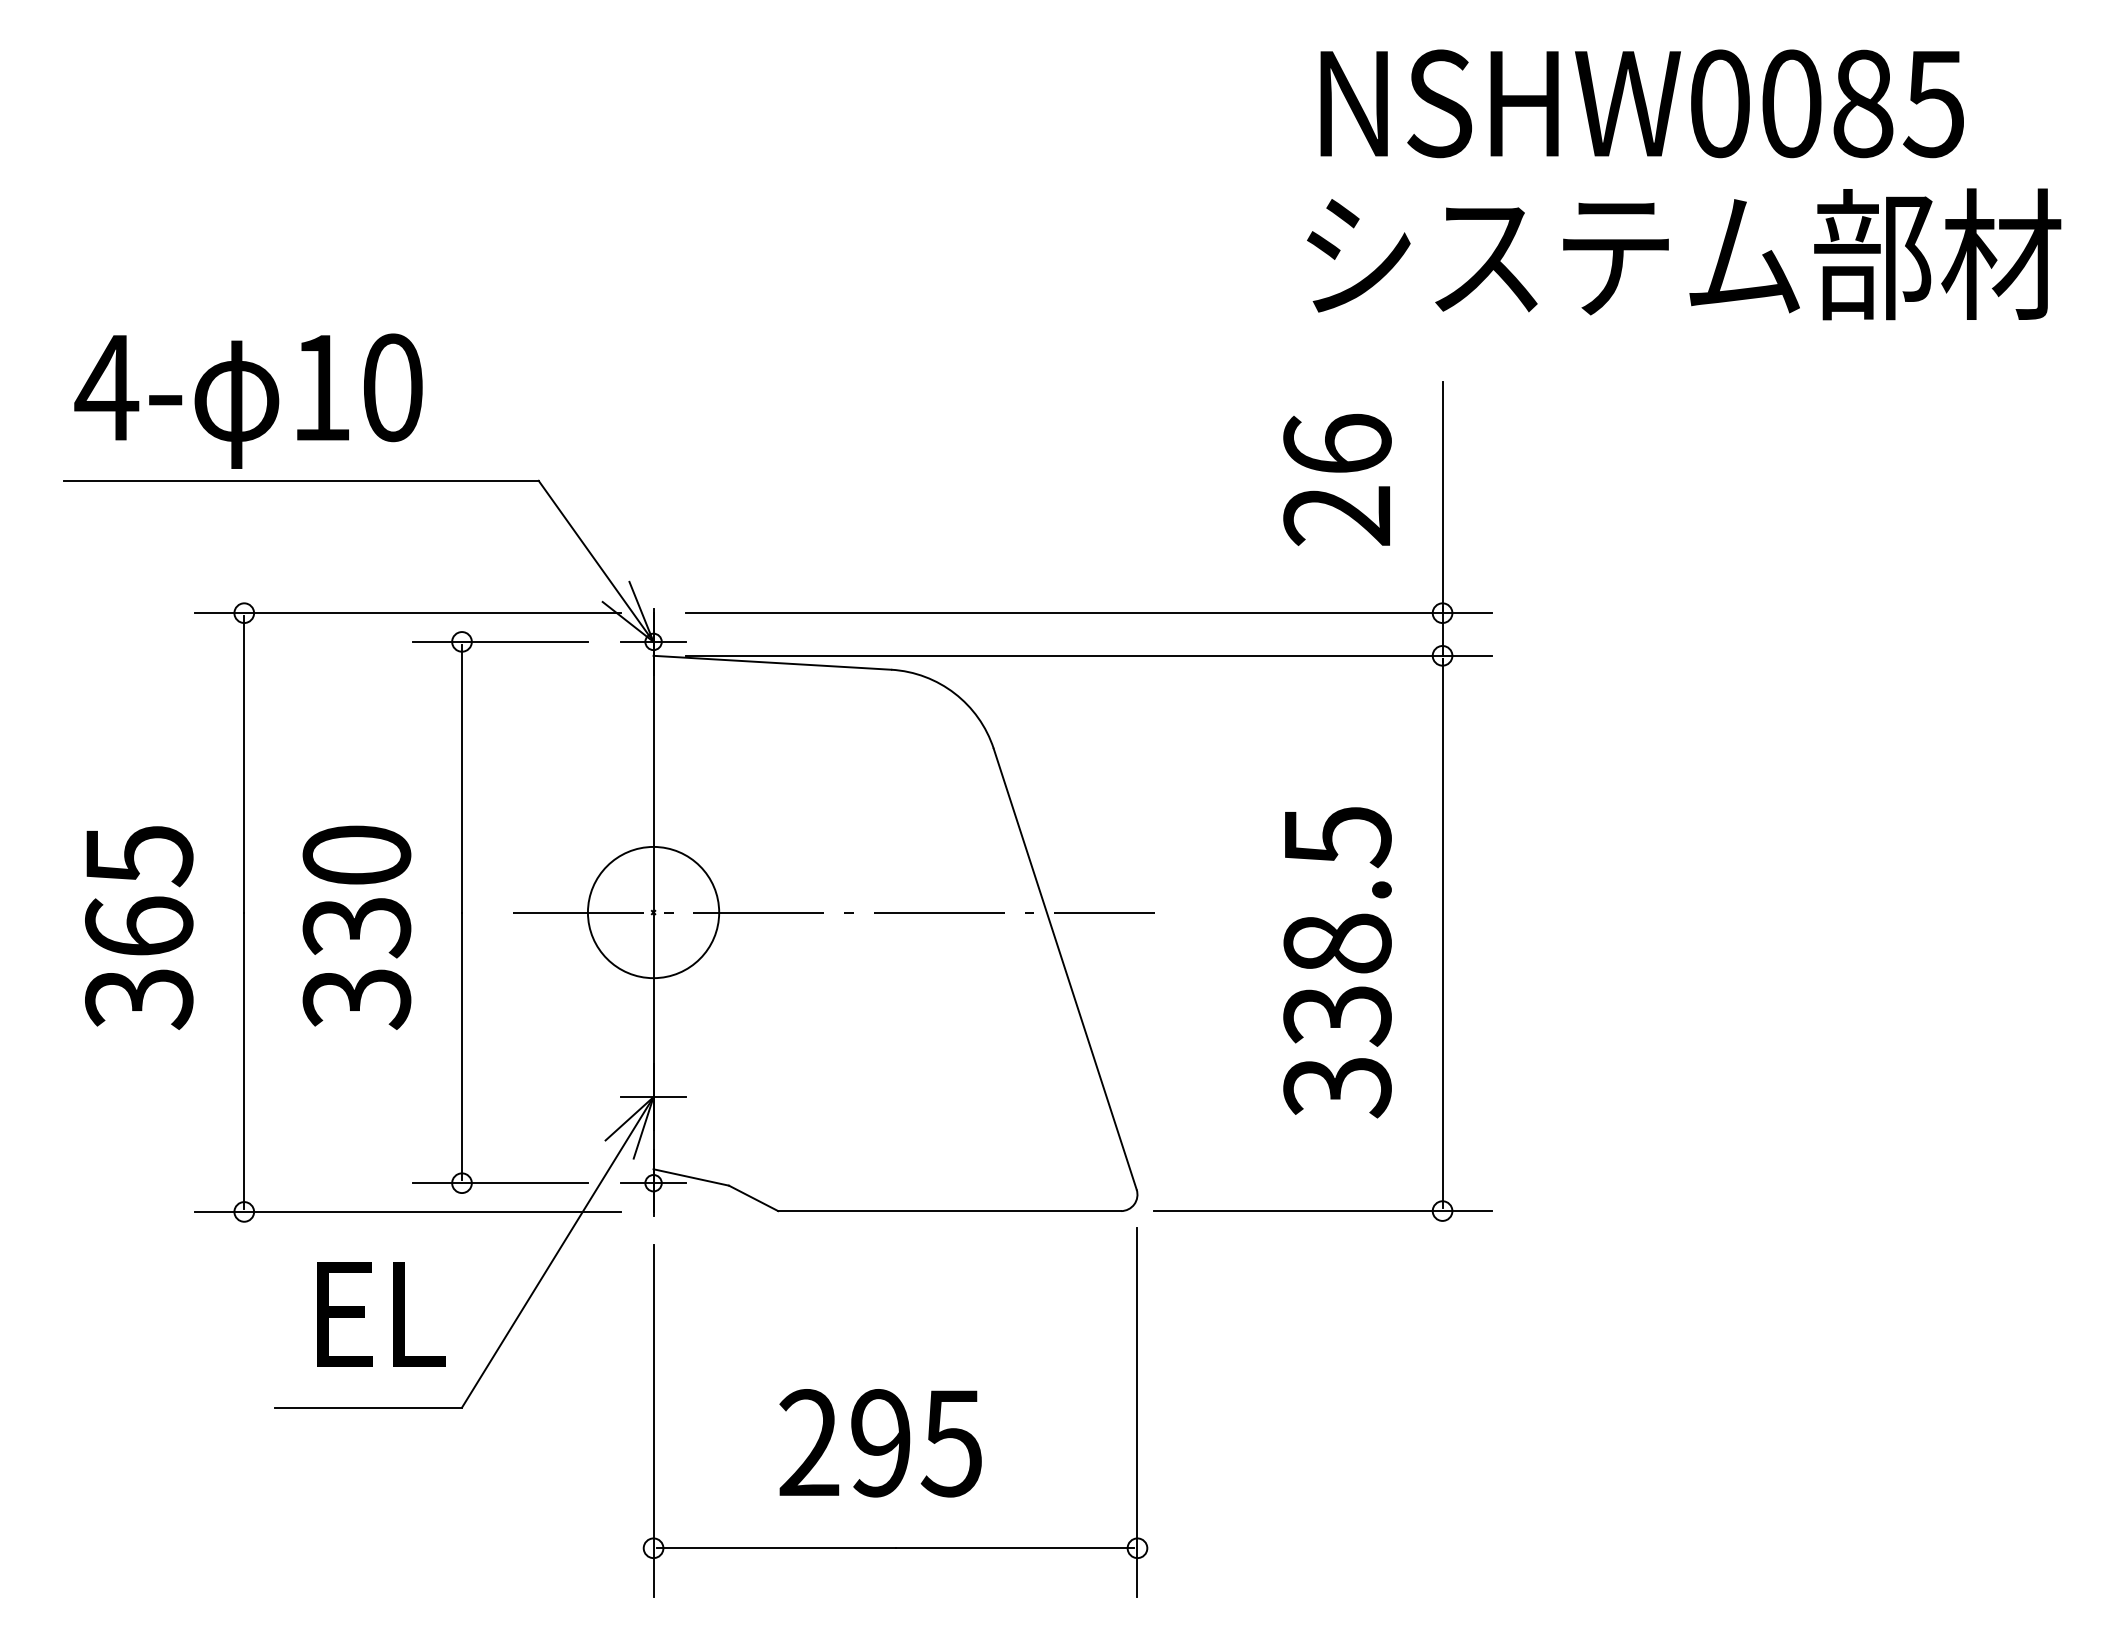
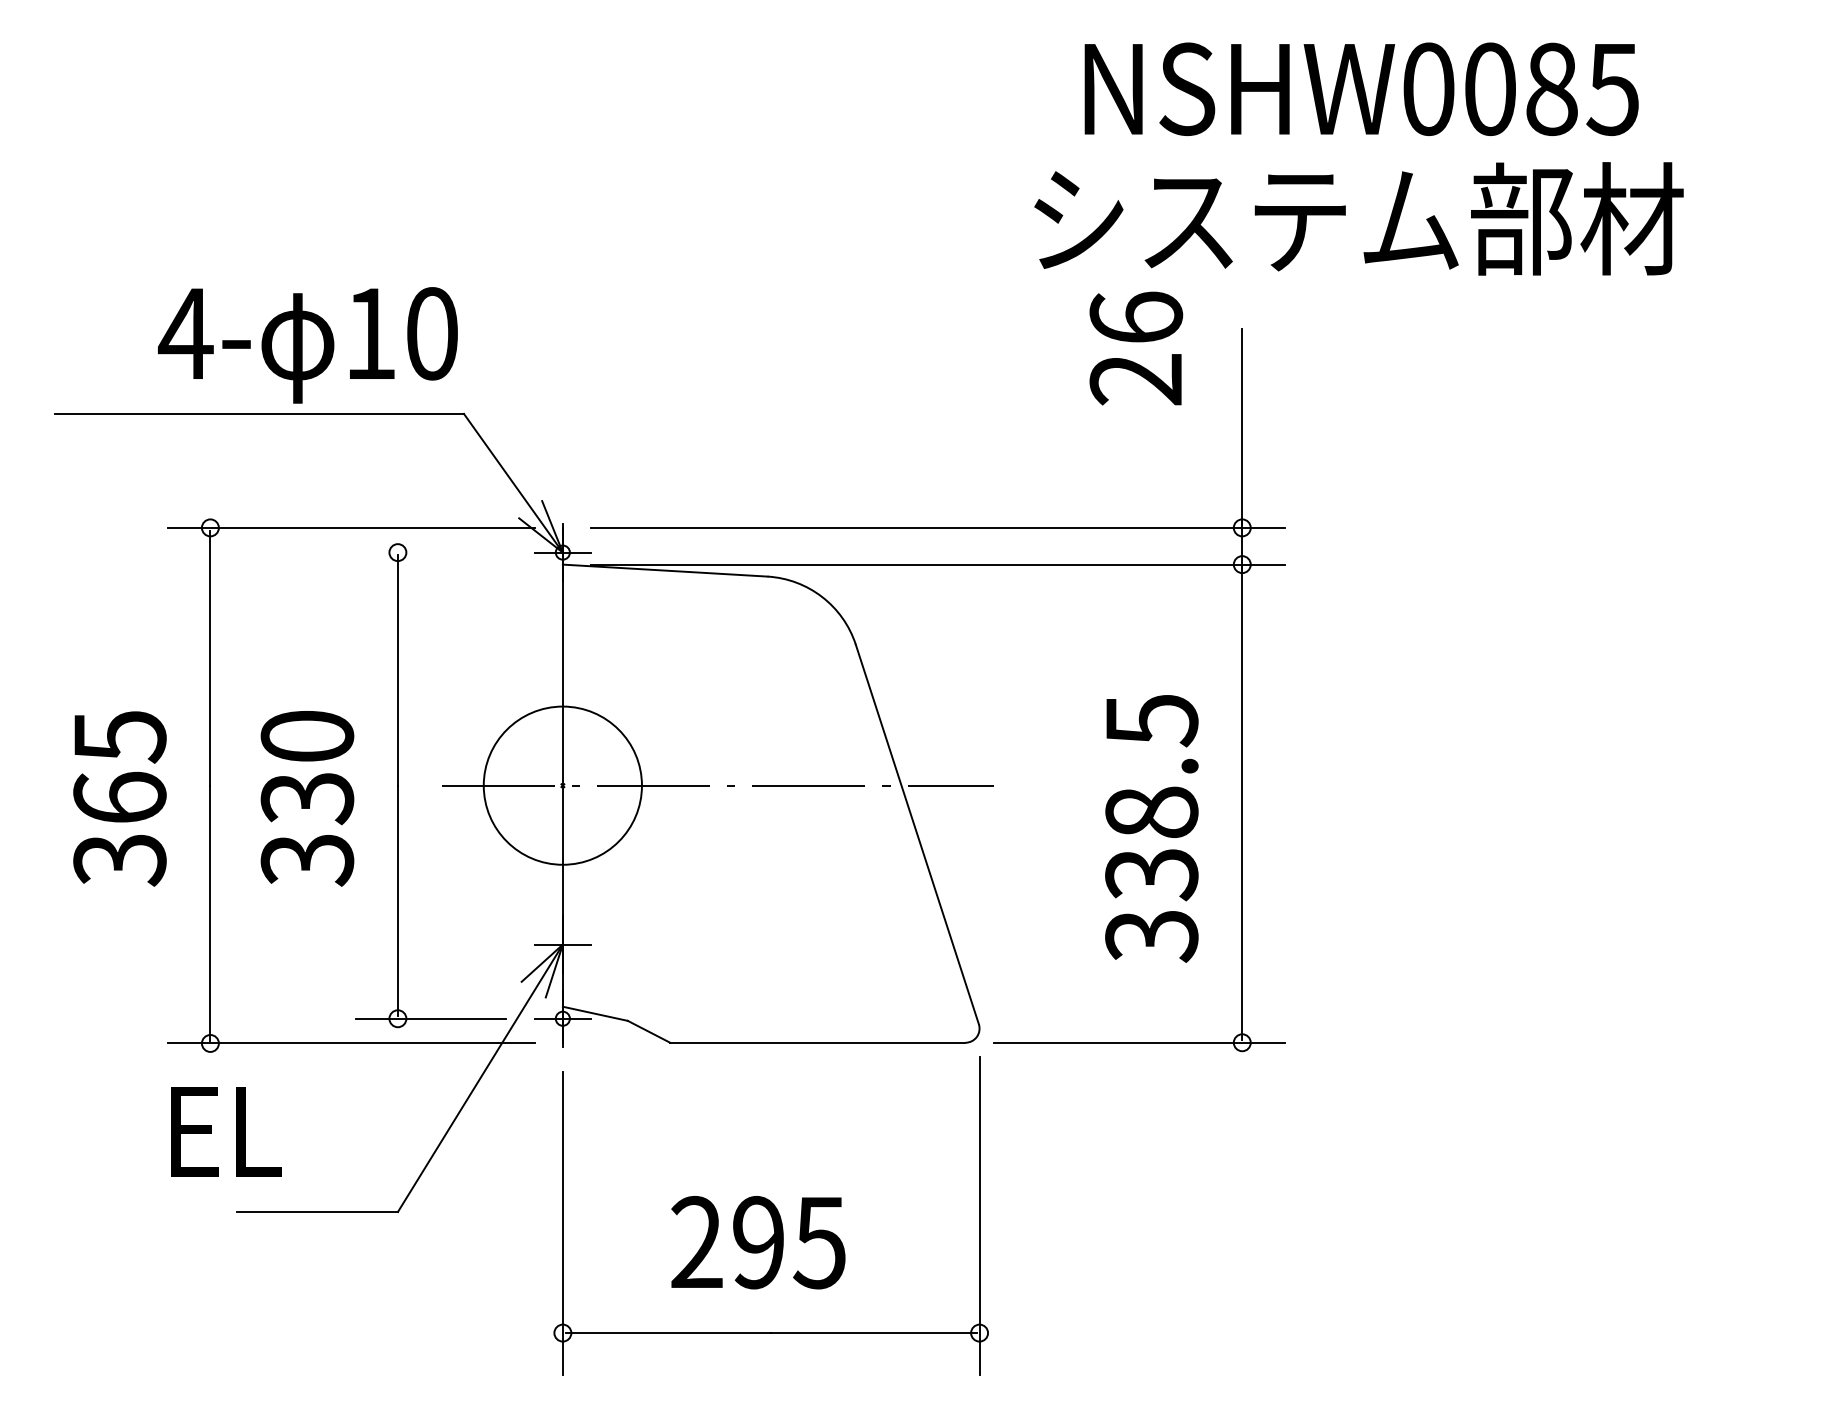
text: (1641, 103) -> (1361, 89), moved
text: (1684, 254) -> (1359, 219), moved
text: (248, 400) -> (307, 344), moved
text: (1337, 479) -> (1136, 348), moved
line: (499, 641) -> (430, 552), removed
circle: (653, 912) -> (562, 785), size x1.4
text: (381, 1314) -> (226, 1131), moved

